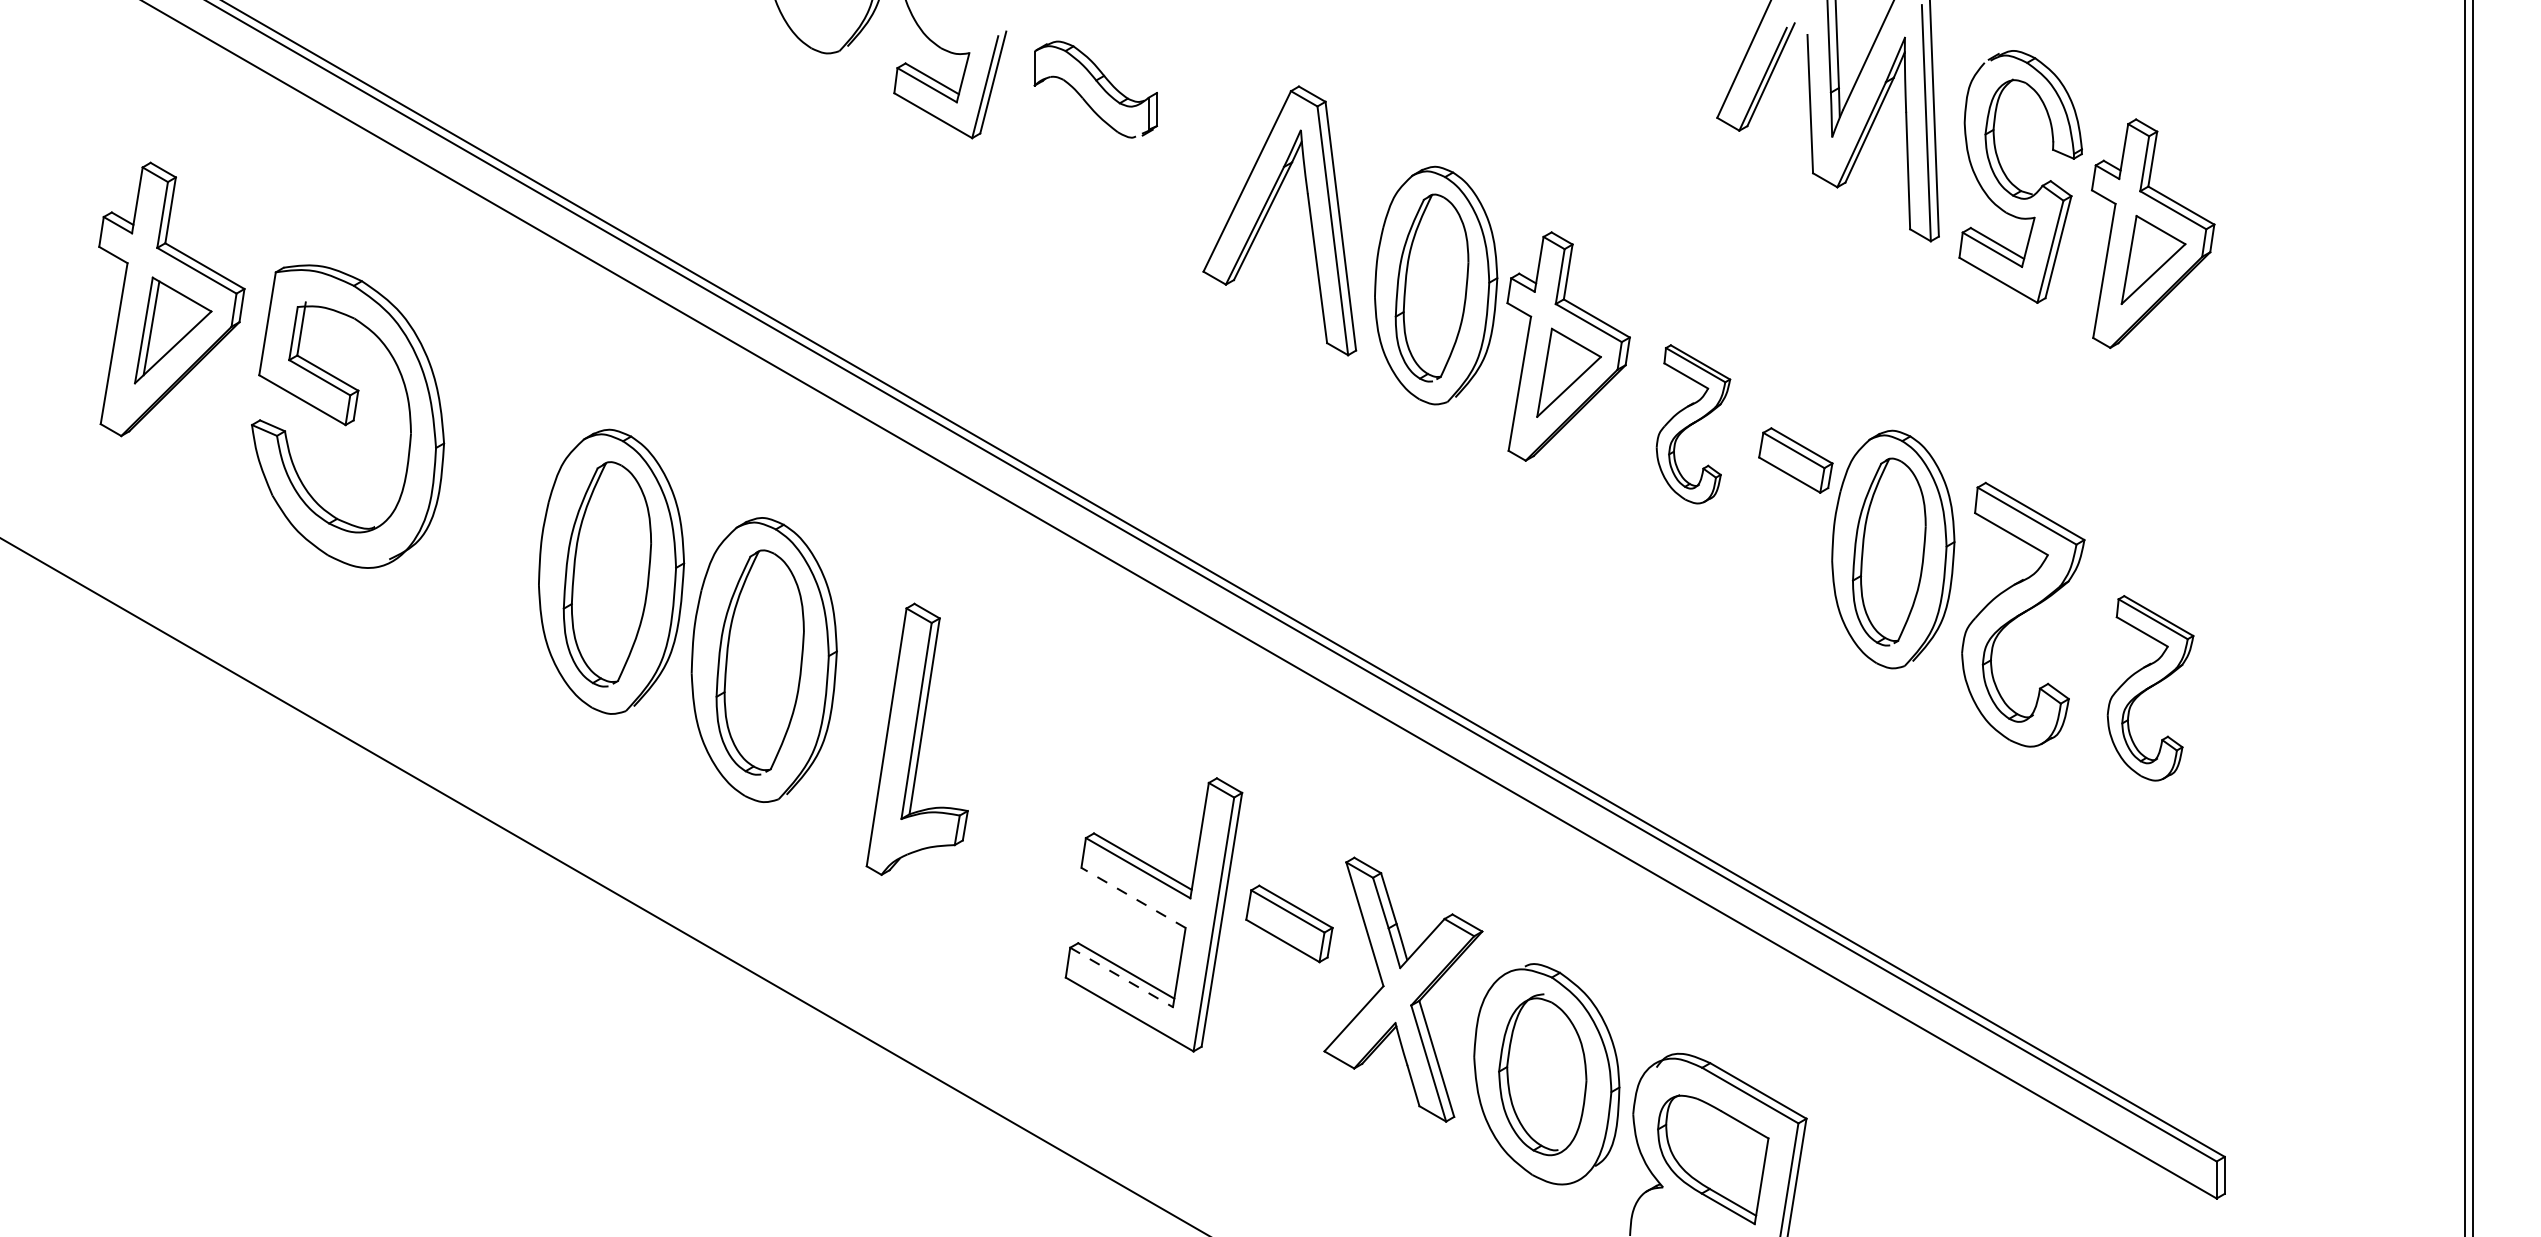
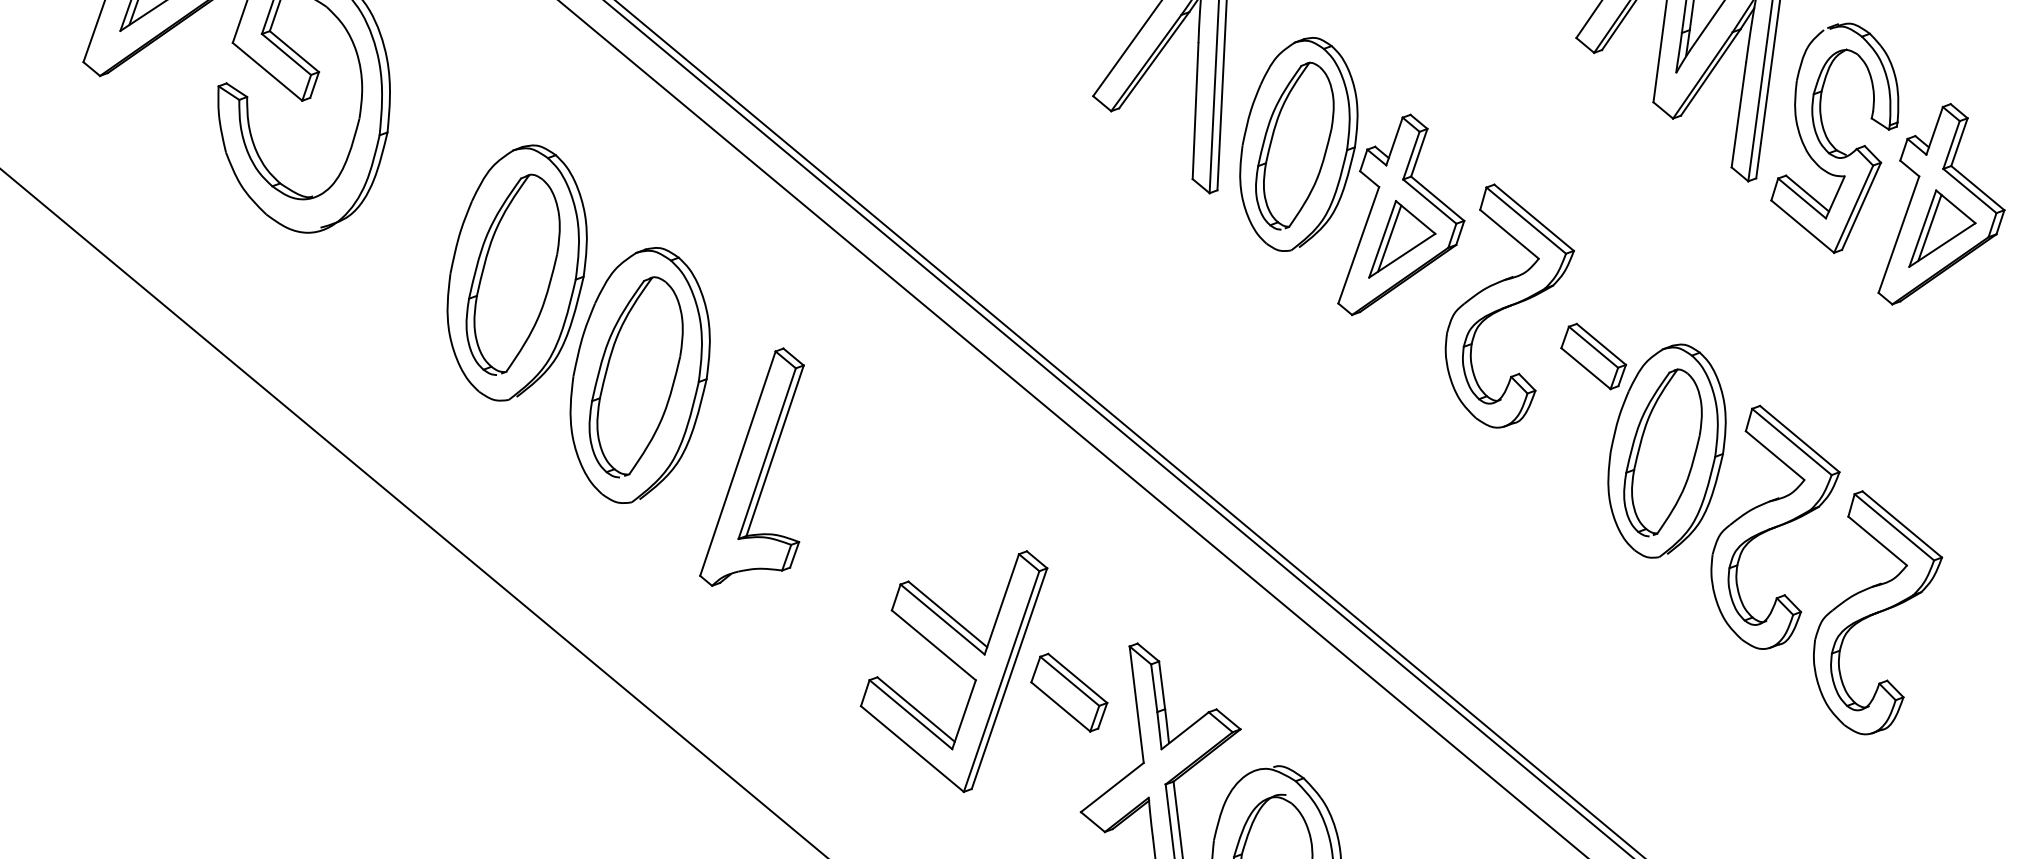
line: (2136, 257) -> (1929, 227), added
line: (1551, 370) -> (1389, 238), added
part: (1693, 424) -> (1507, 308), size x1.67
part: (2150, 688) -> (1875, 615), size x1.43
line: (1133, 897) -> (933, 644), dashed -> solid
line: (1122, 977) -> (911, 714), dashed -> solid

